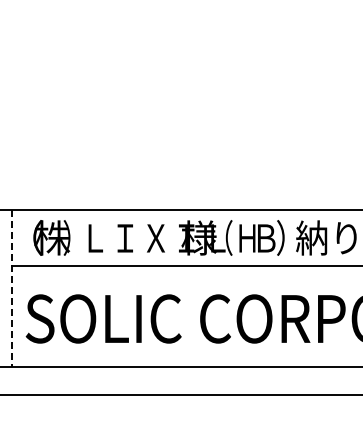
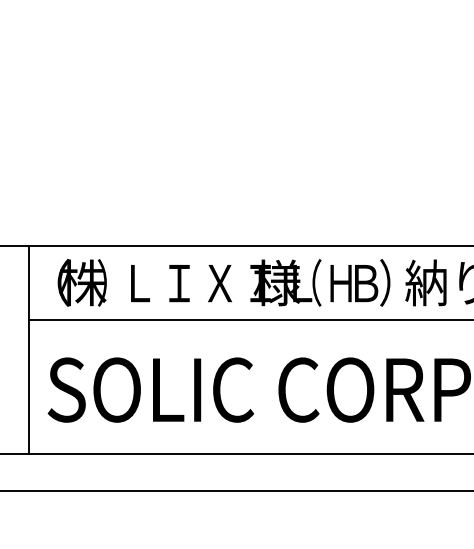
line: (11, 288) -> (28, 349), dashed -> solid

